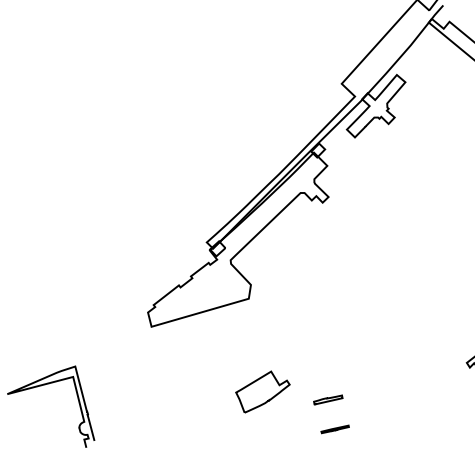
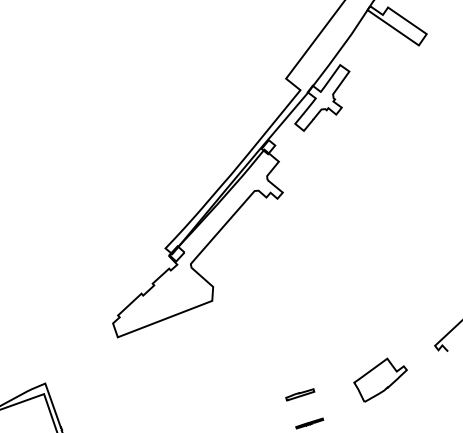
part: (262, 391) -> (380, 379), moved

